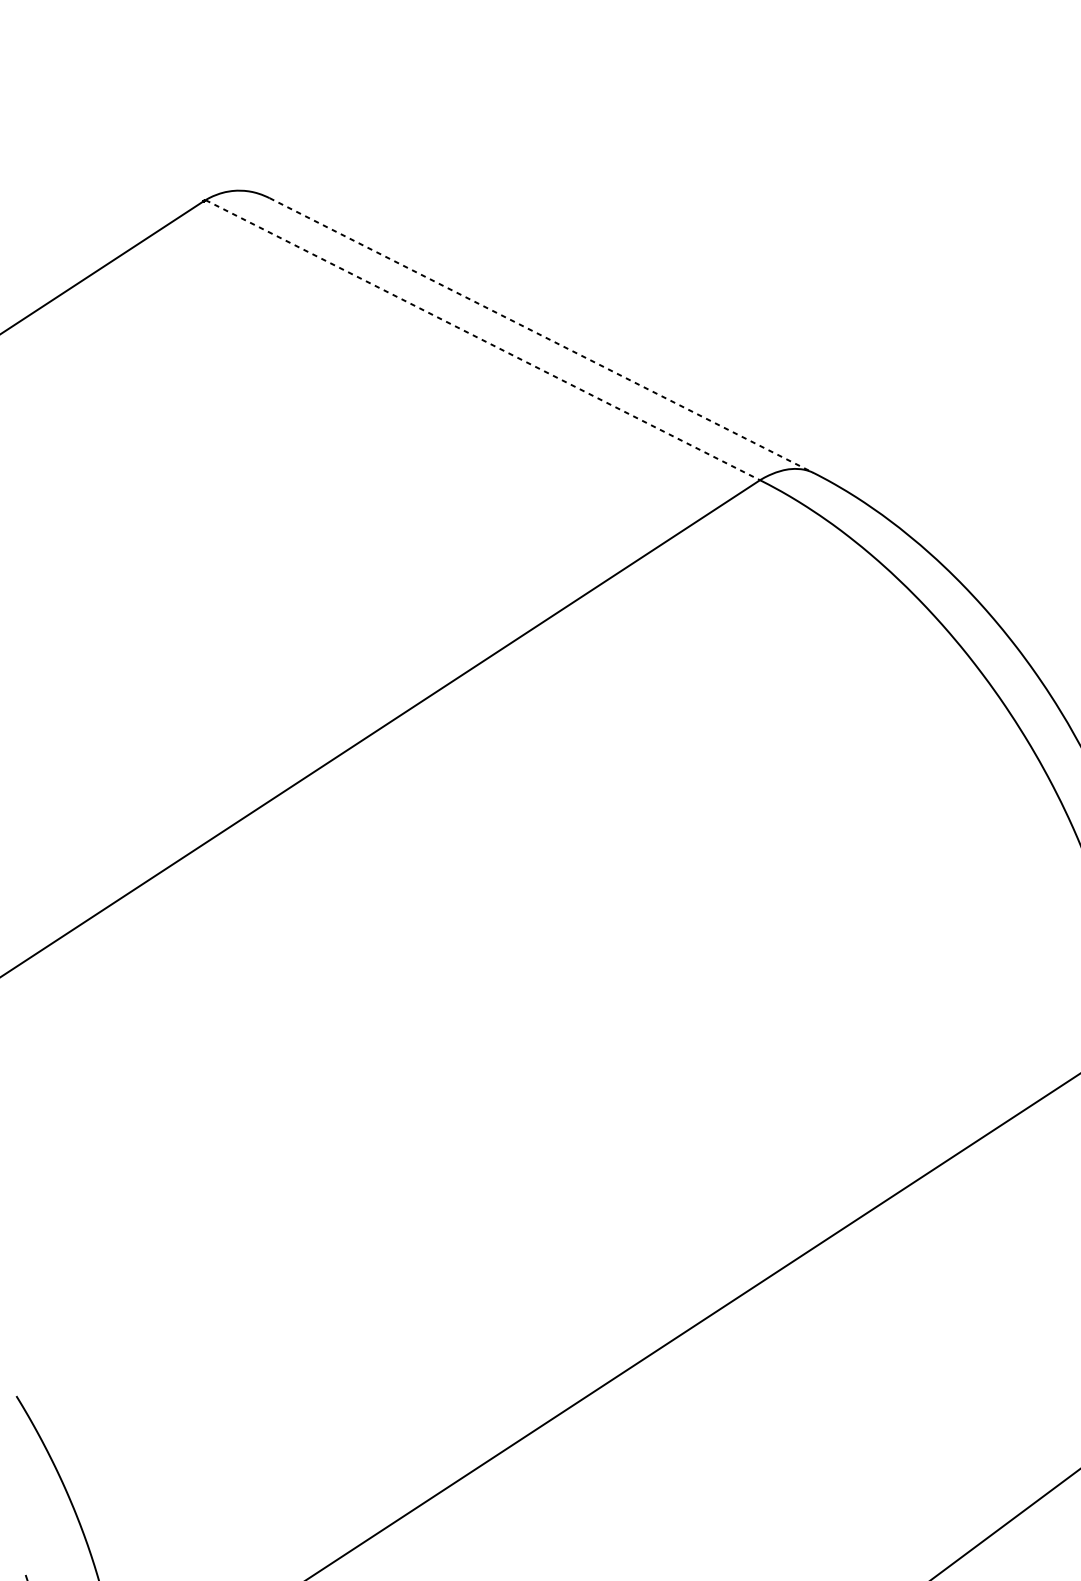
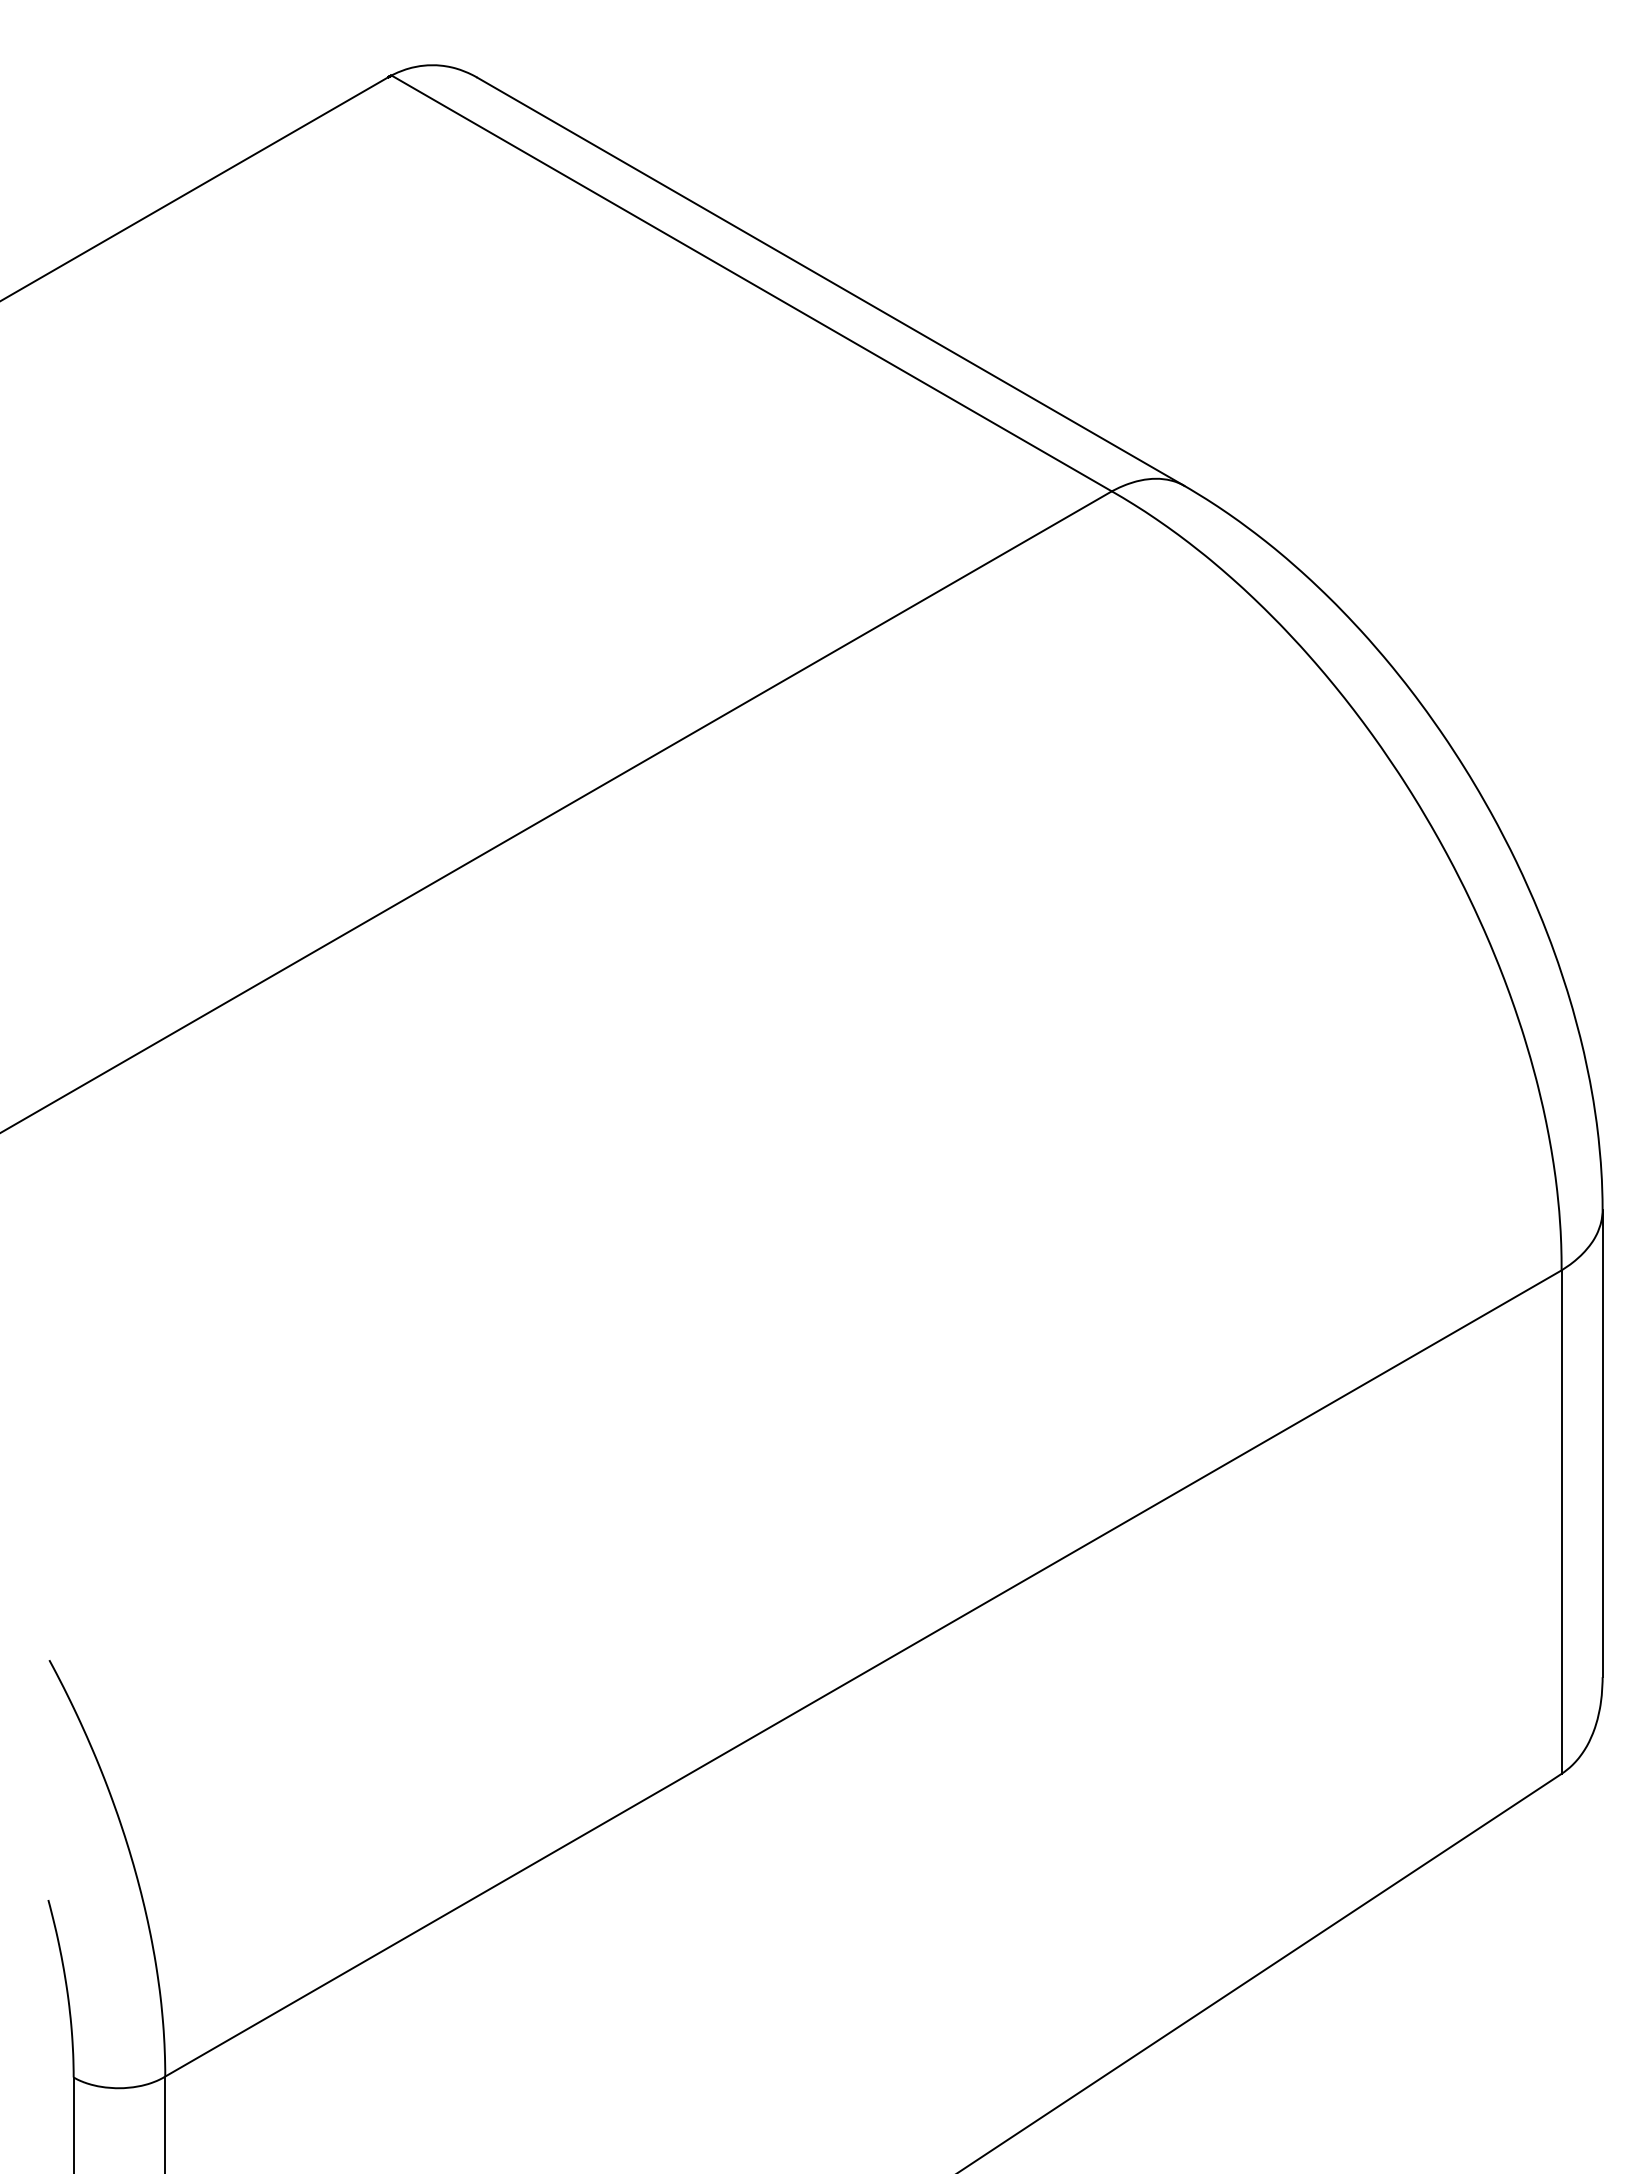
line: (542, 336) -> (831, 282), dashed -> solid
line: (482, 340) -> (751, 283), dashed -> solid

